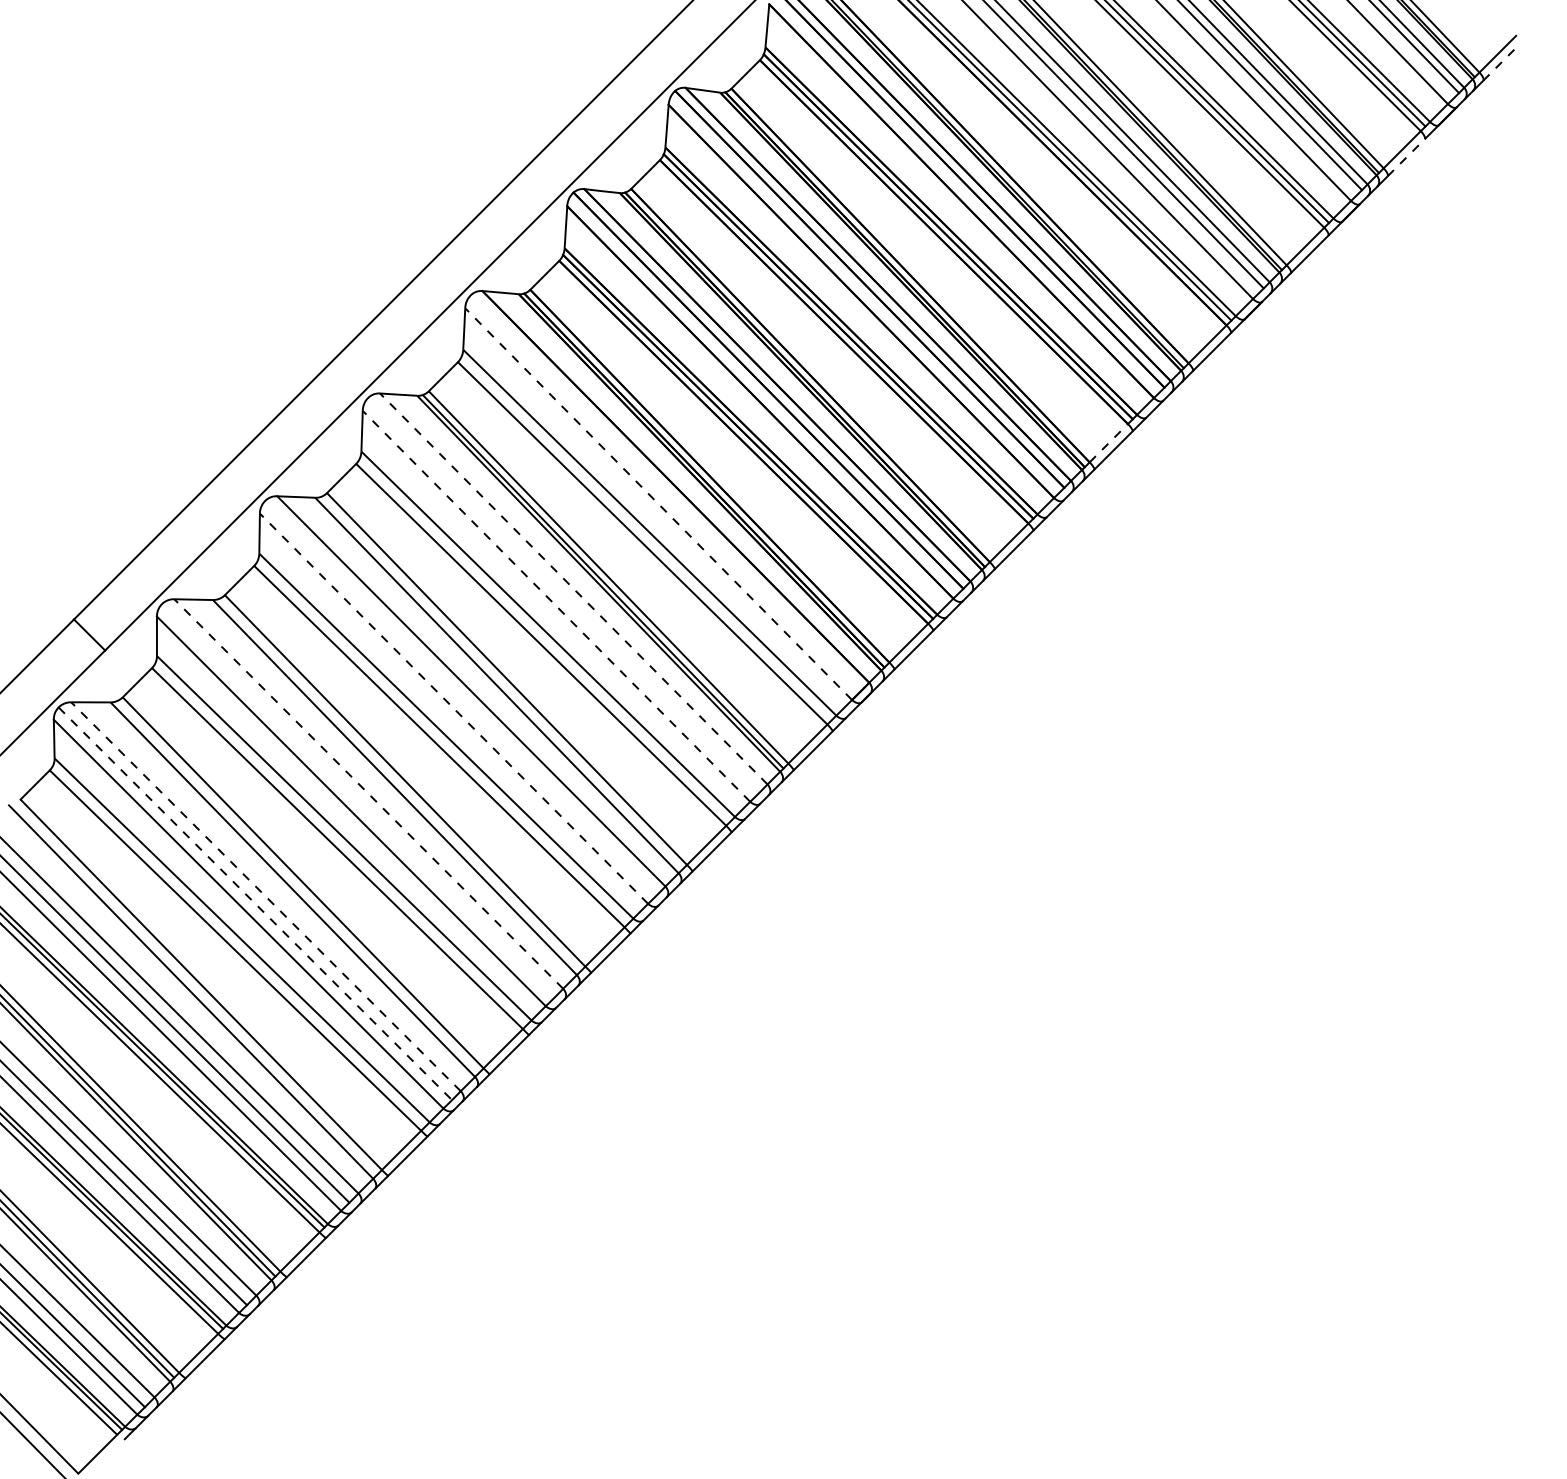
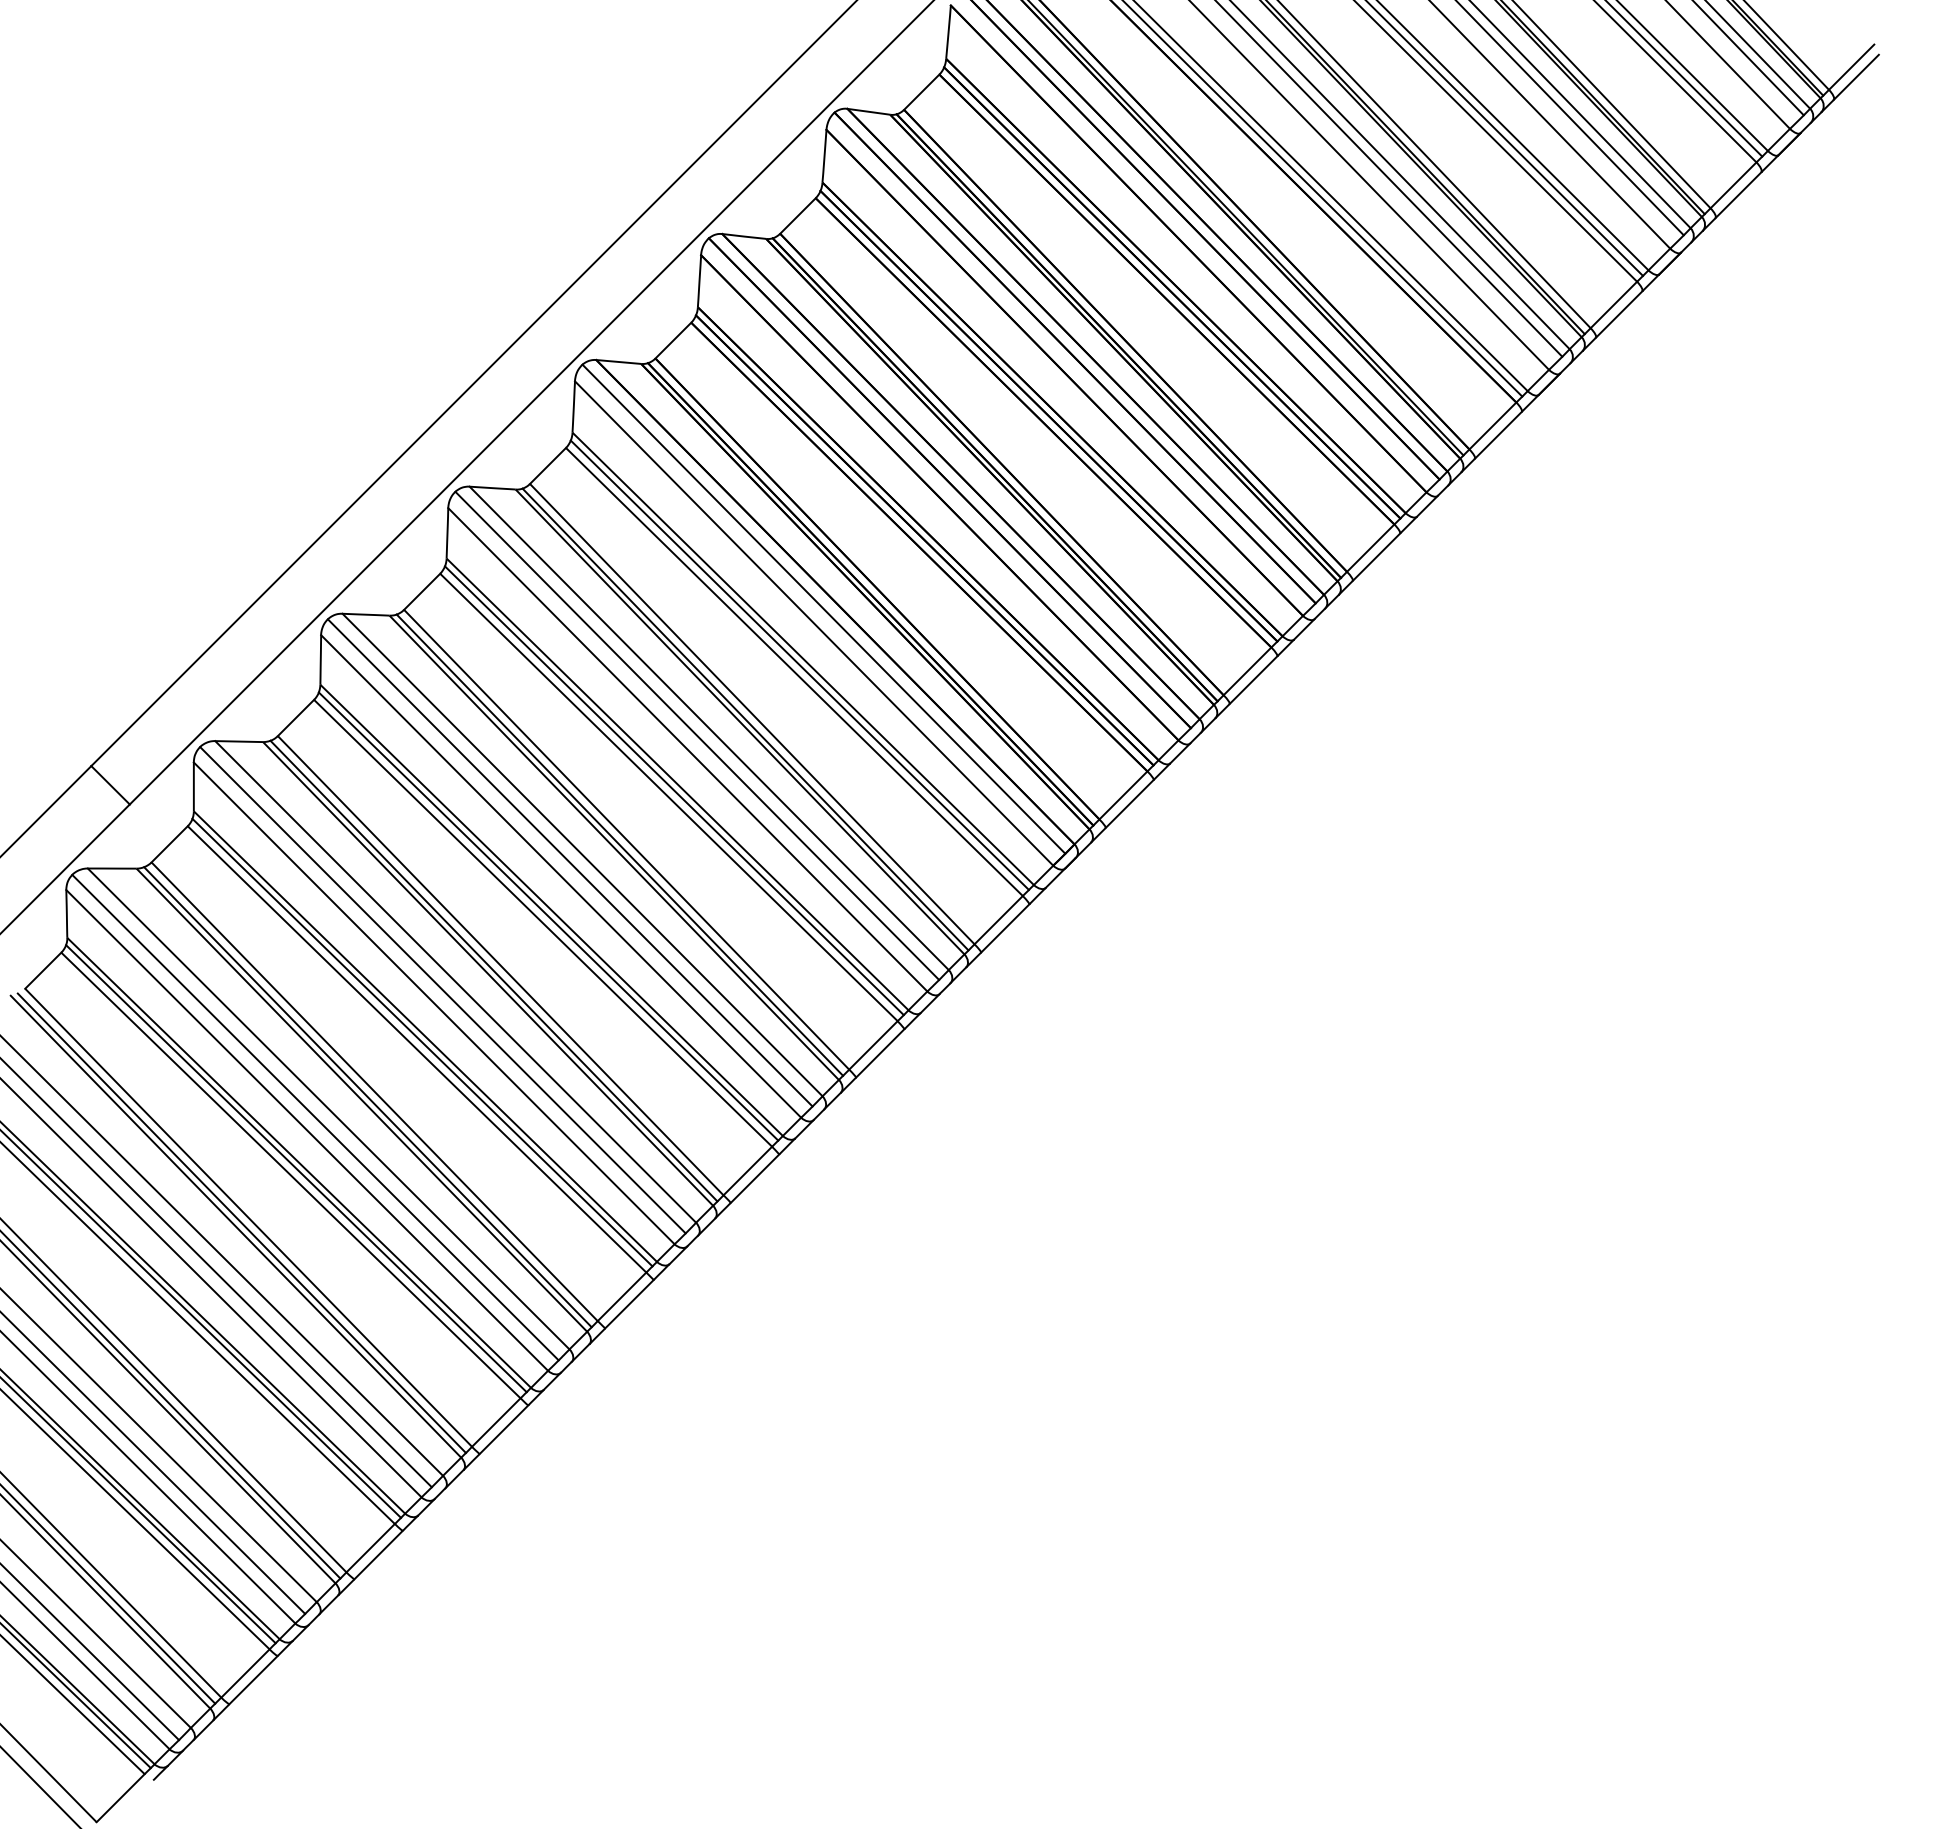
line: (1501, 62) -> (1856, 77), dashed -> solid
line: (1406, 157) -> (1738, 194), dashed -> solid
line: (1109, 442) -> (1371, 547), dashed -> solid
line: (666, 492) -> (823, 608), added
line: (658, 504) -> (813, 623), dashed -> solid
line: (646, 537) -> (799, 664), added
line: (573, 589) -> (708, 728), dashed -> solid
line: (564, 594) -> (697, 735), added
line: (556, 606) -> (687, 749), dashed -> solid
line: (544, 639) -> (673, 790), added
line: (501, 682) -> (619, 844), added
line: (460, 697) -> (569, 862), added
line: (453, 708) -> (560, 876), dashed -> solid
line: (443, 741) -> (548, 916), added
line: (399, 784) -> (493, 970), added
line: (368, 793) -> (455, 981), dashed -> solid
line: (358, 800) -> (442, 990), added
line: (341, 843) -> (422, 1042), added
line: (297, 887) -> (367, 1097), added
line: (265, 896) -> (328, 1108), dashed -> solid
line: (255, 903) -> (315, 1117), dashed -> solid
line: (239, 944) -> (296, 1168), added
line: (195, 988) -> (241, 1222), added

